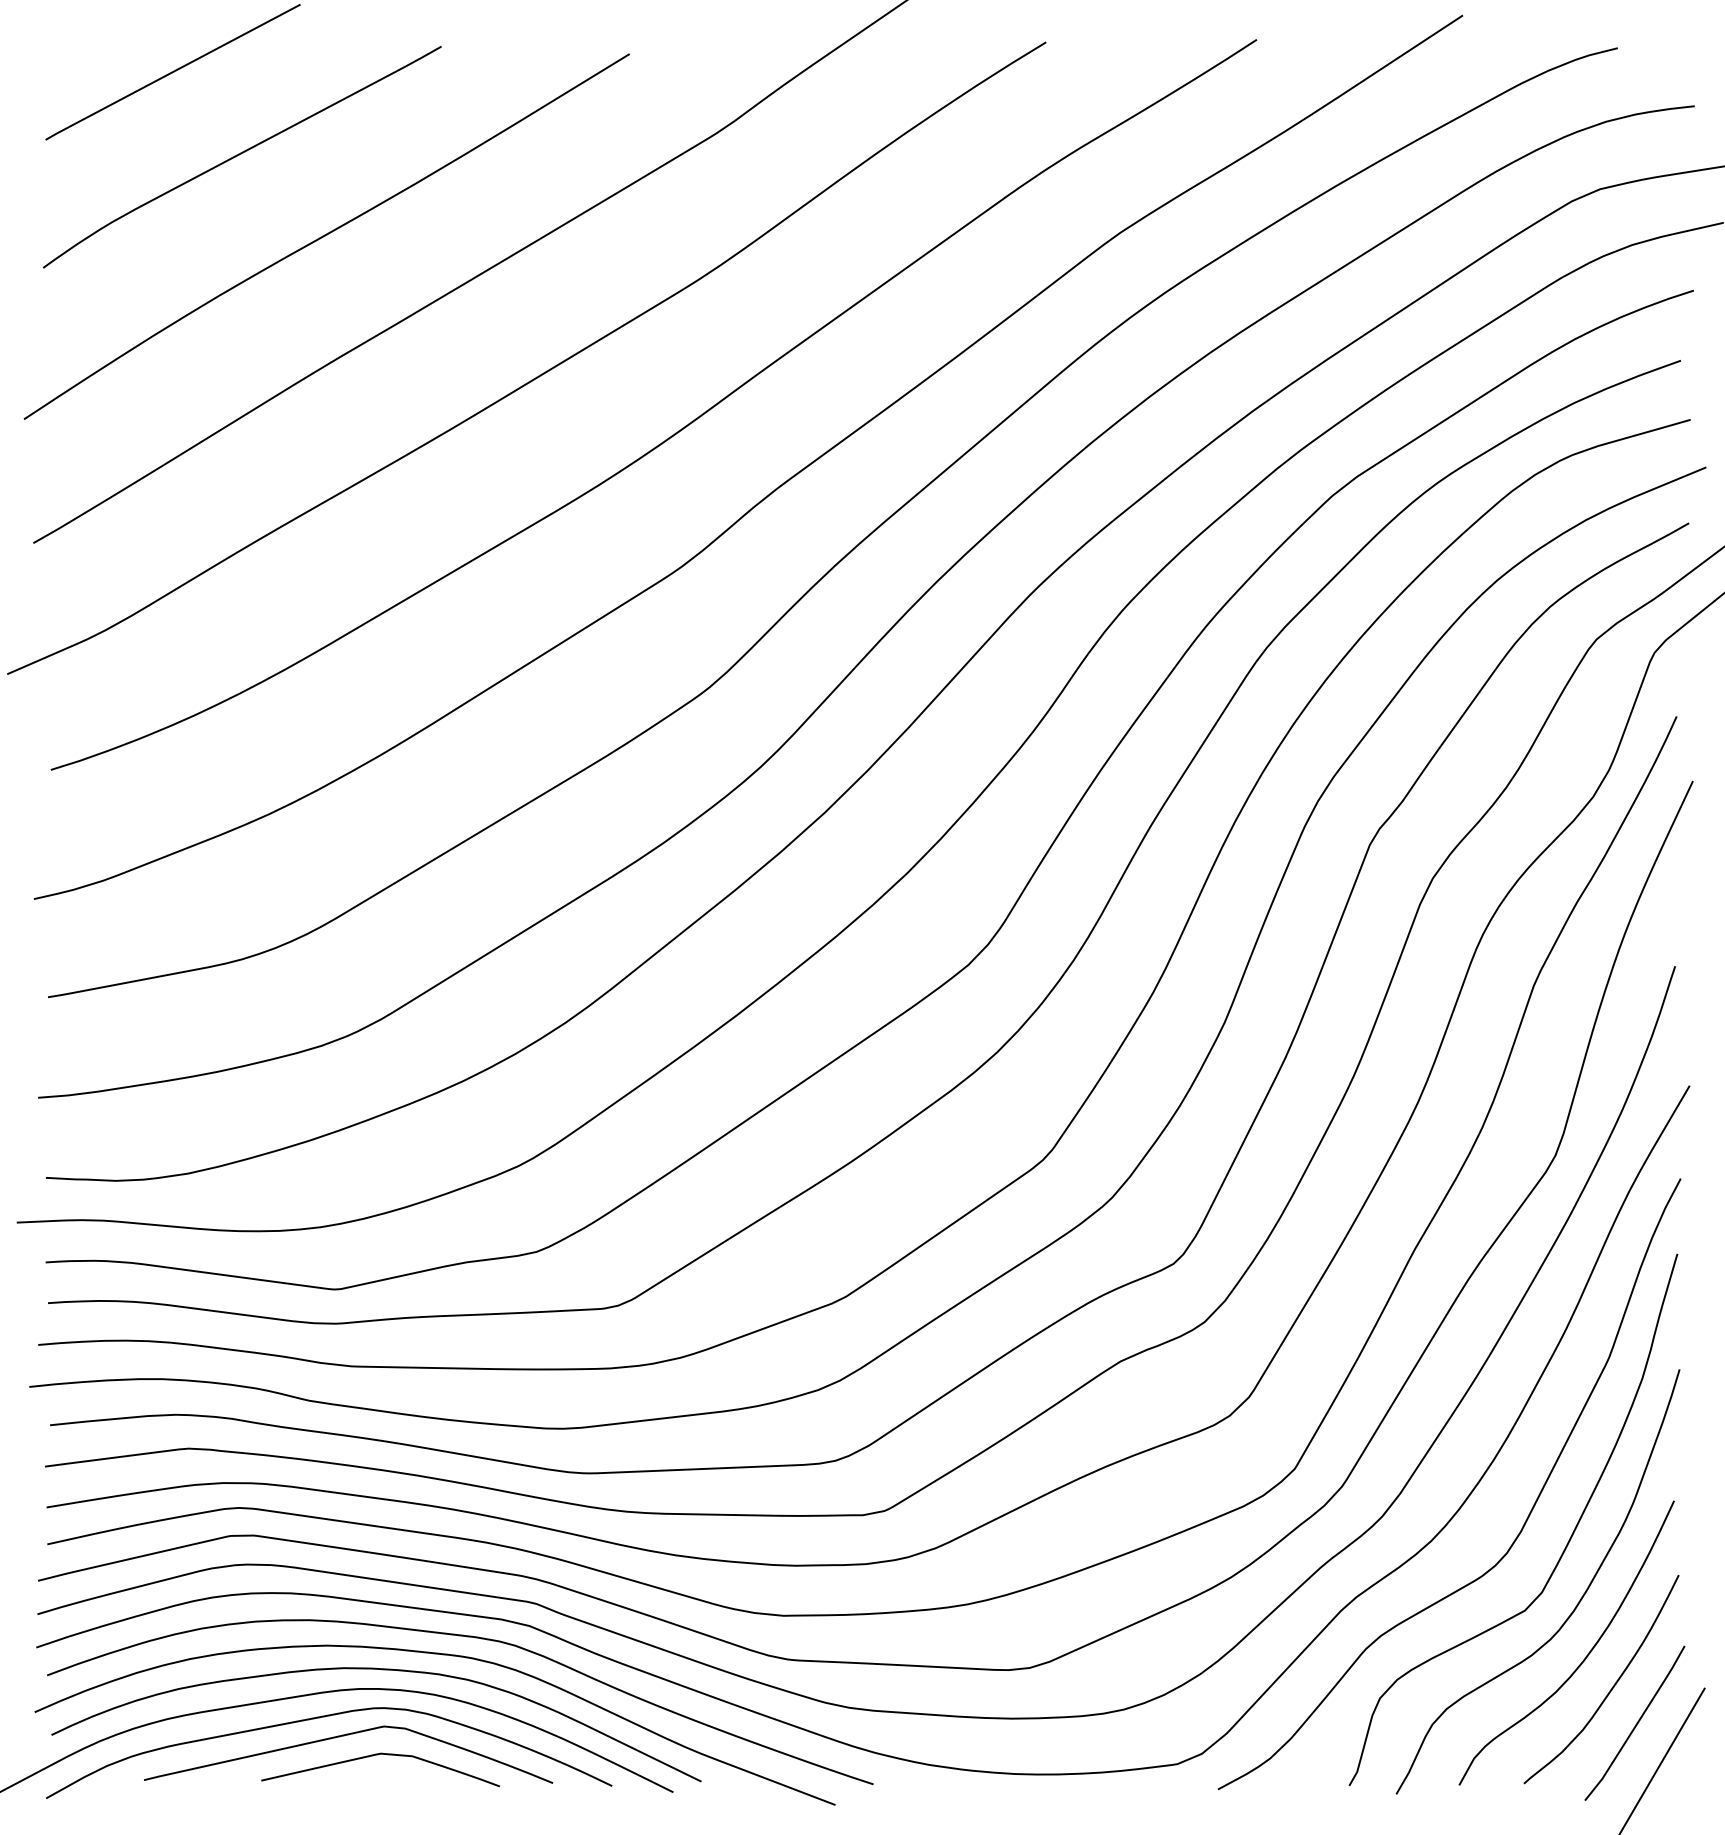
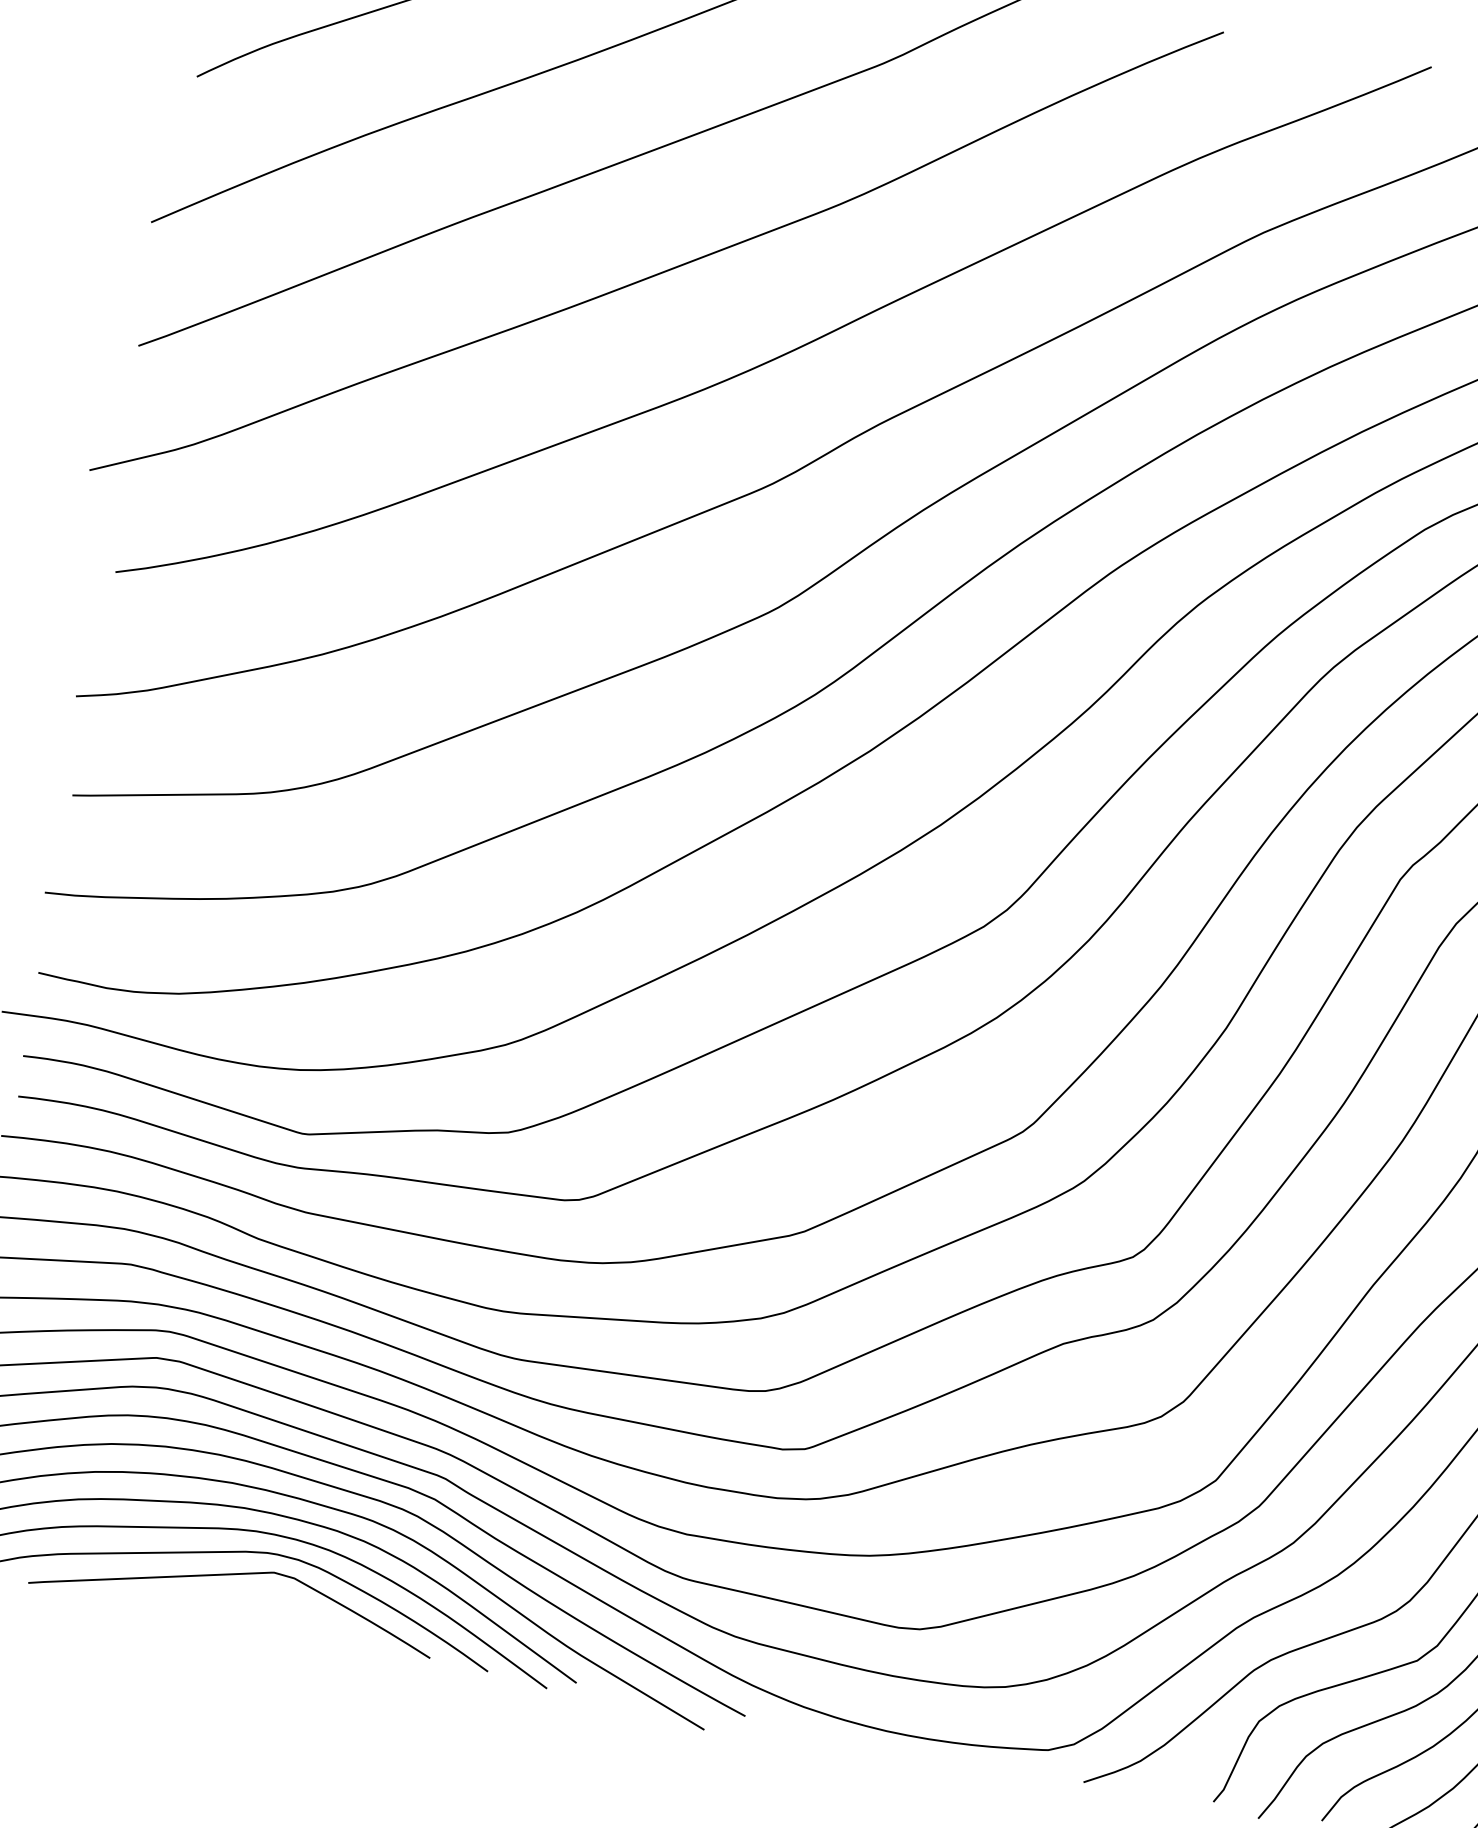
curve: (377, 1755) -> (262, 1600), removed

